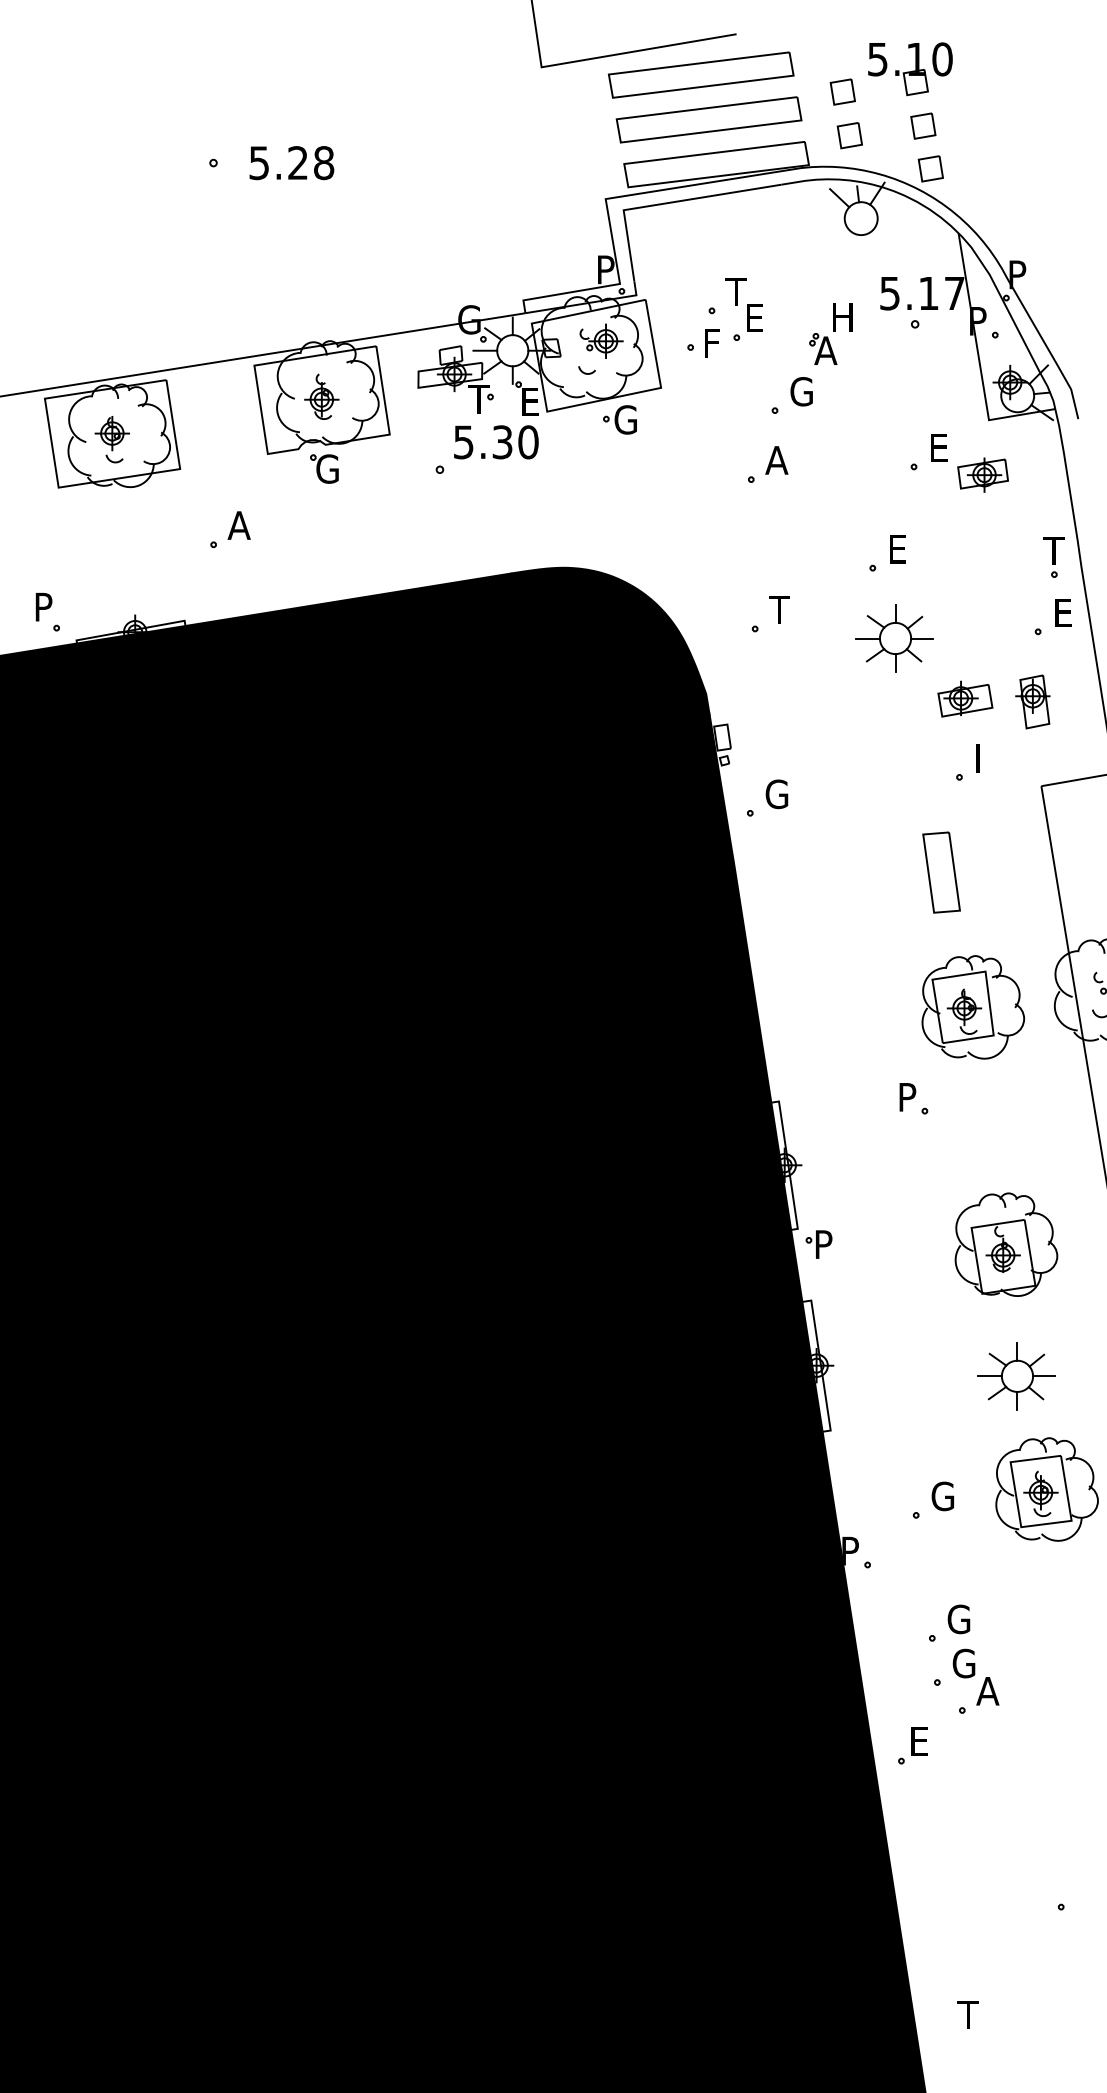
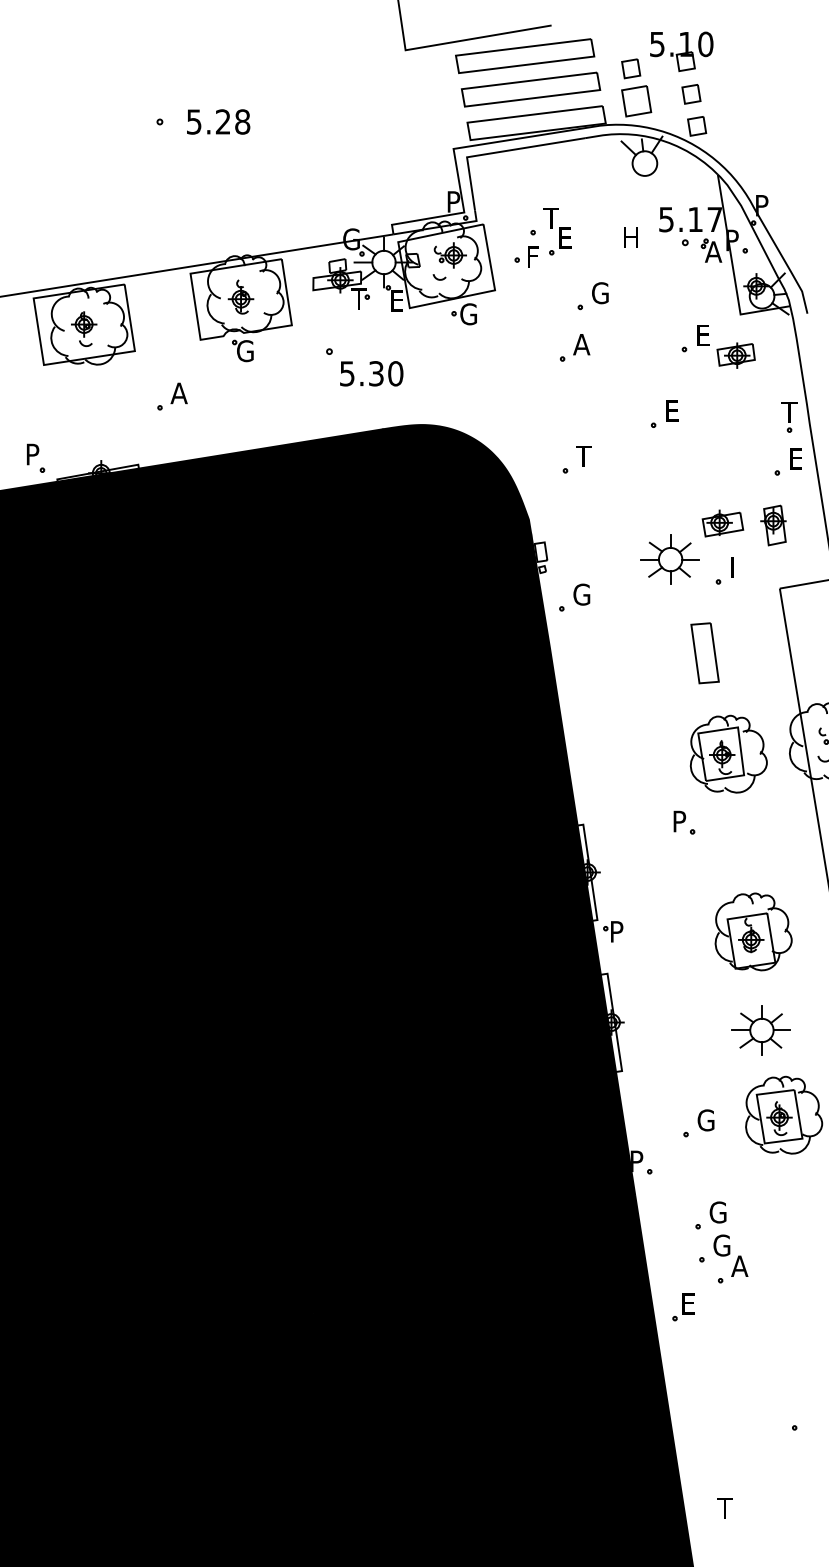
part: (849, 135) -> (636, 101), size x1.6
part: (823, 348) -> (711, 250), moved
text: (496, 442) -> (371, 373), moved
part: (894, 638) -> (669, 559), moved

